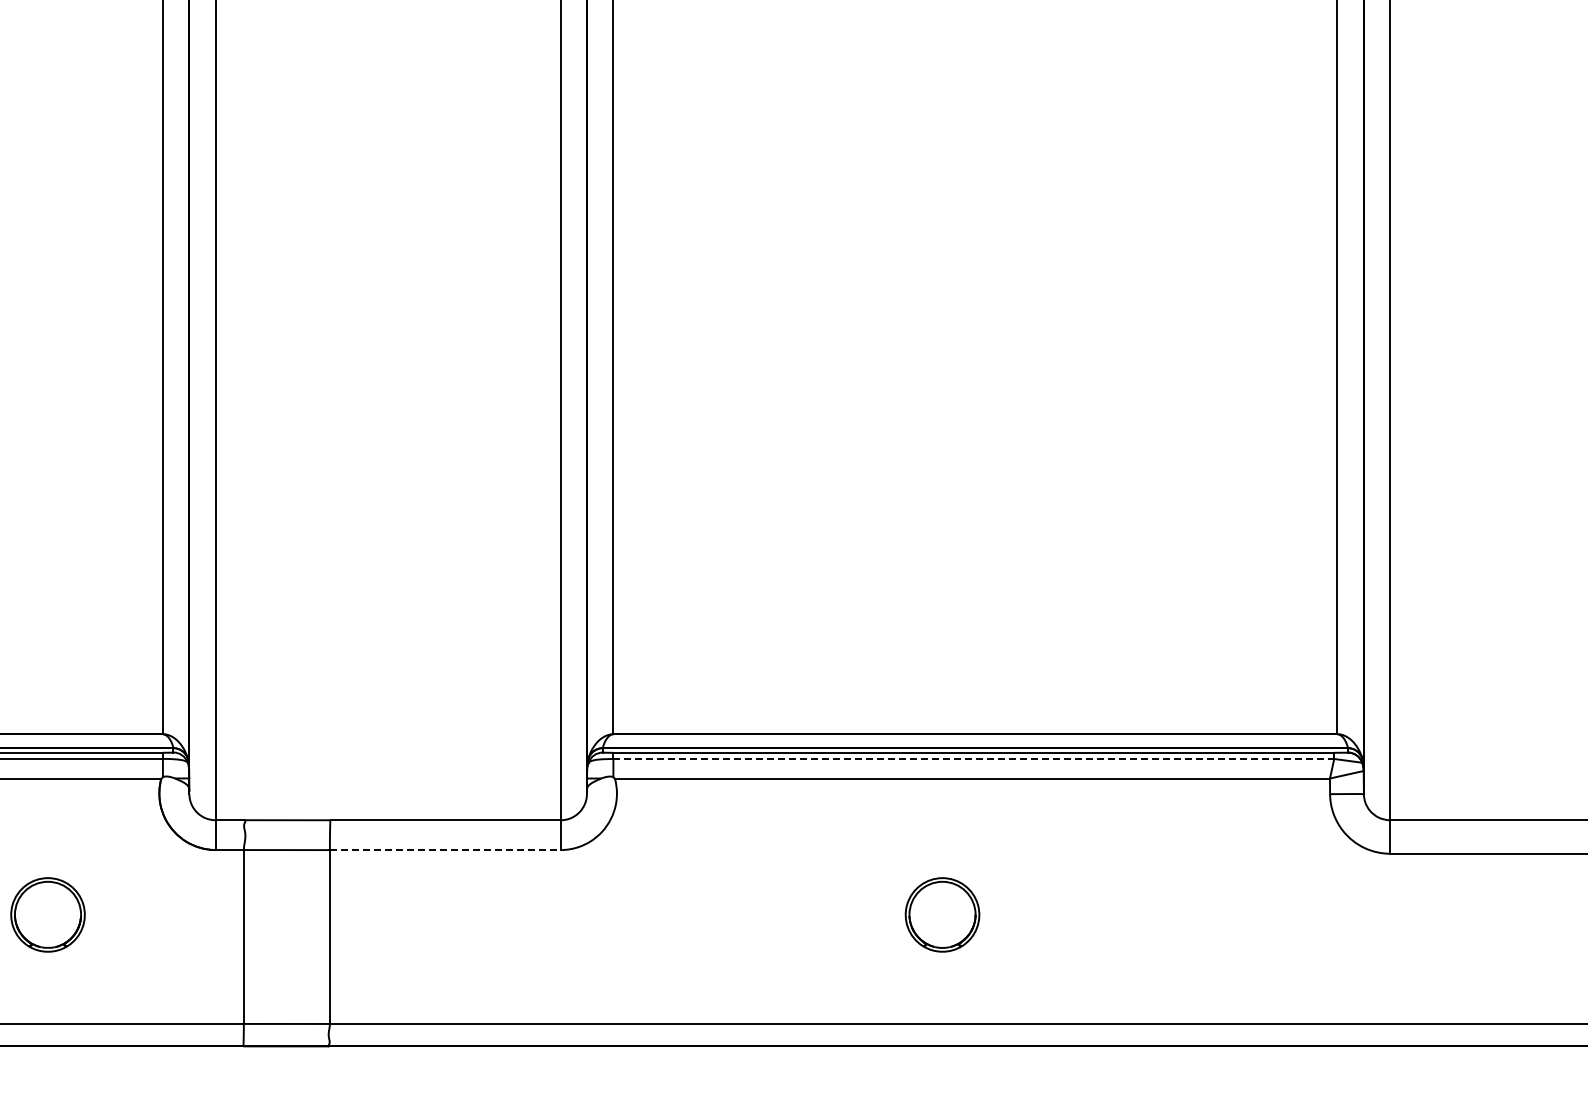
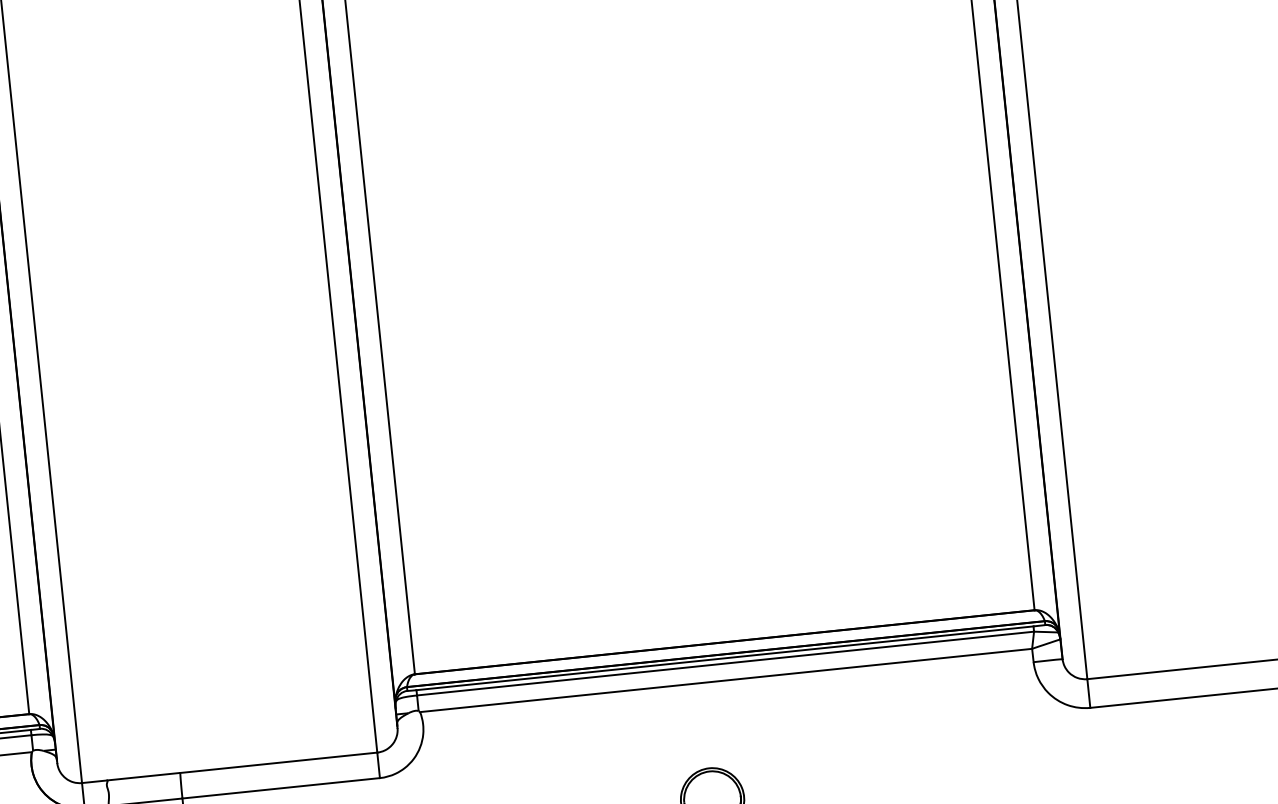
line: (974, 758) -> (726, 663), dashed -> solid
line: (445, 850) -> (281, 788), dashed -> solid

